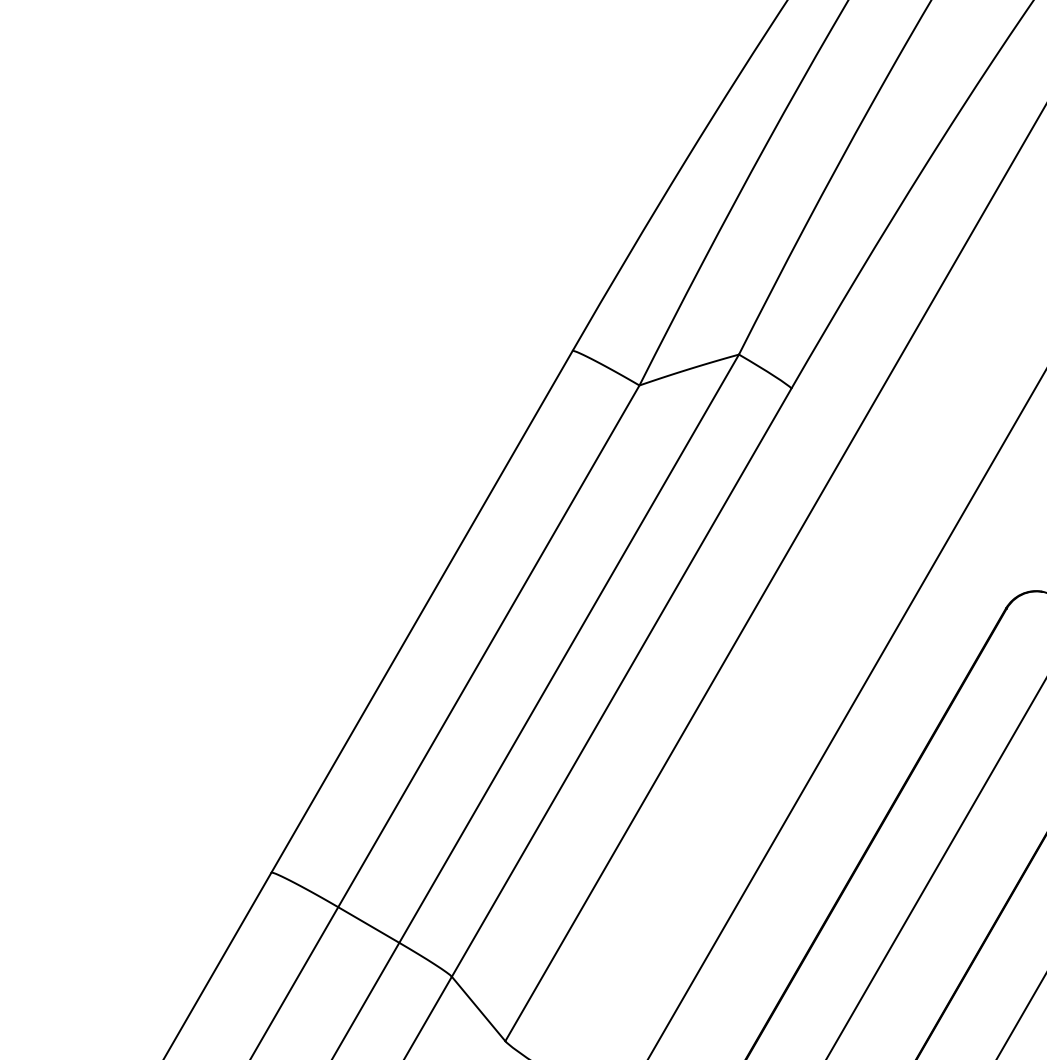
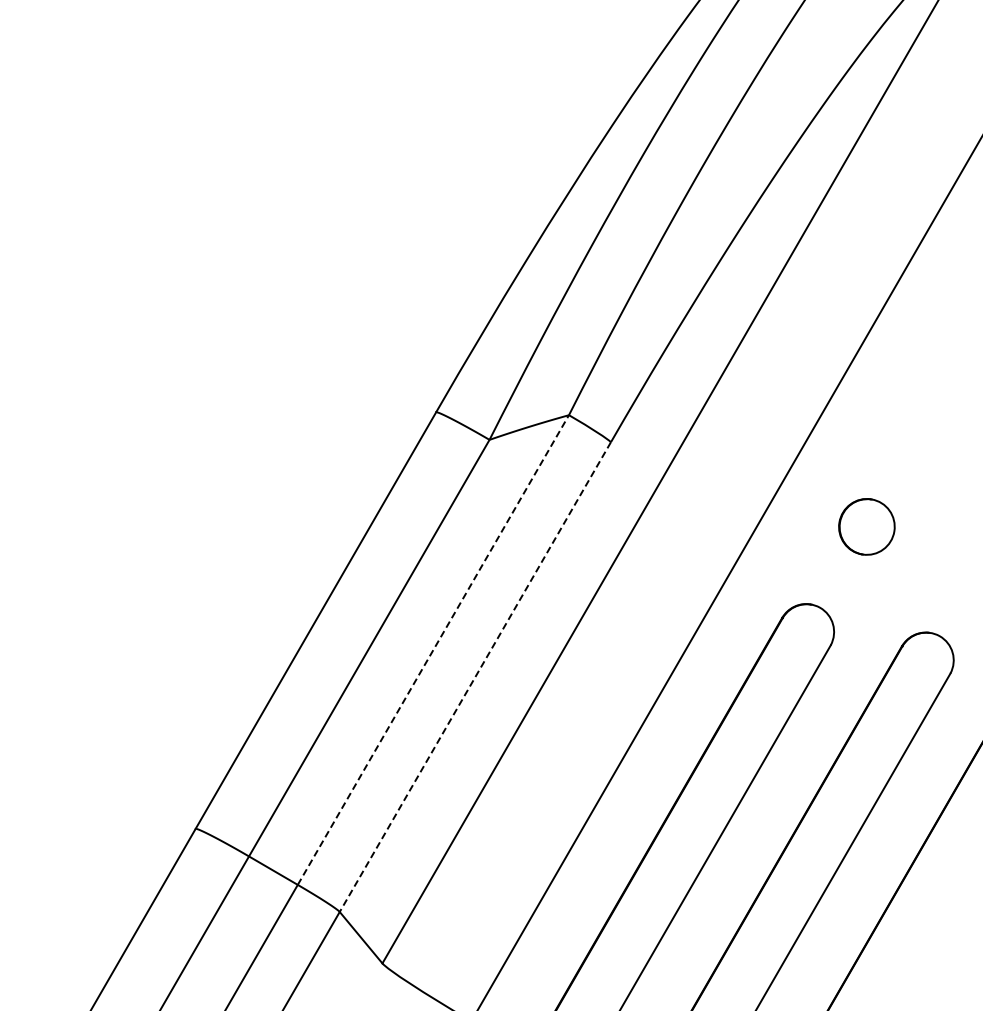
line: (569, 648) -> (433, 649), solid -> dashed
line: (621, 683) -> (475, 677), solid -> dashed

